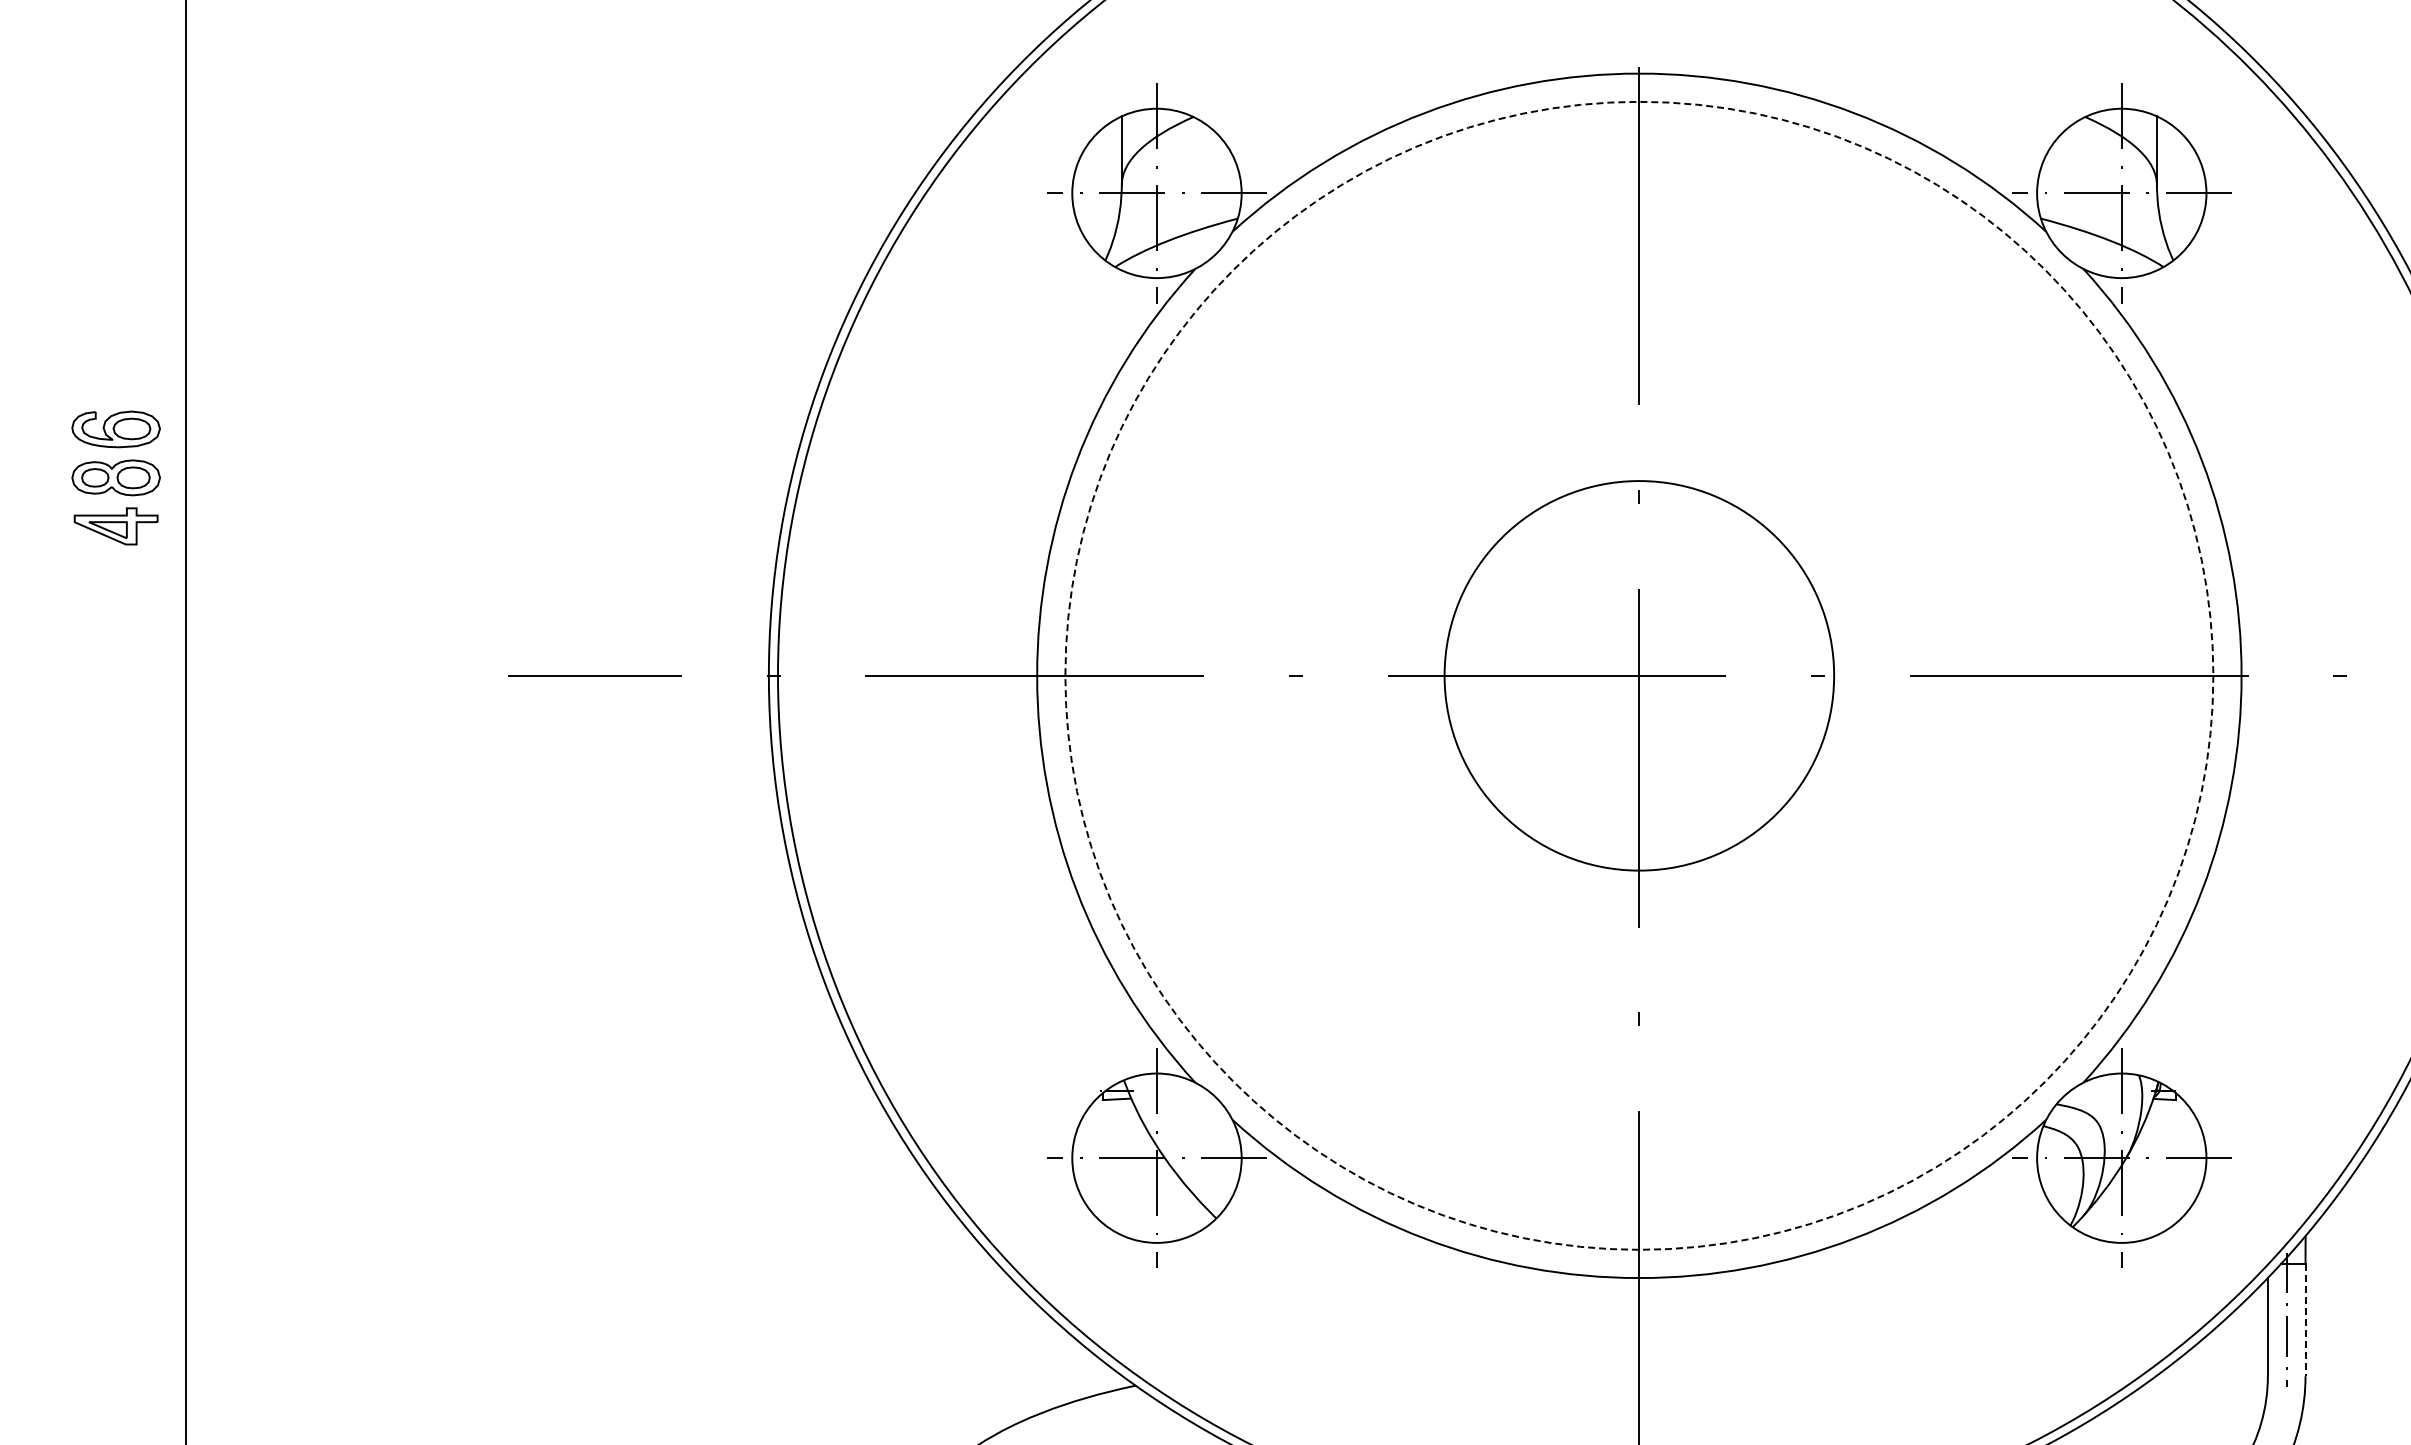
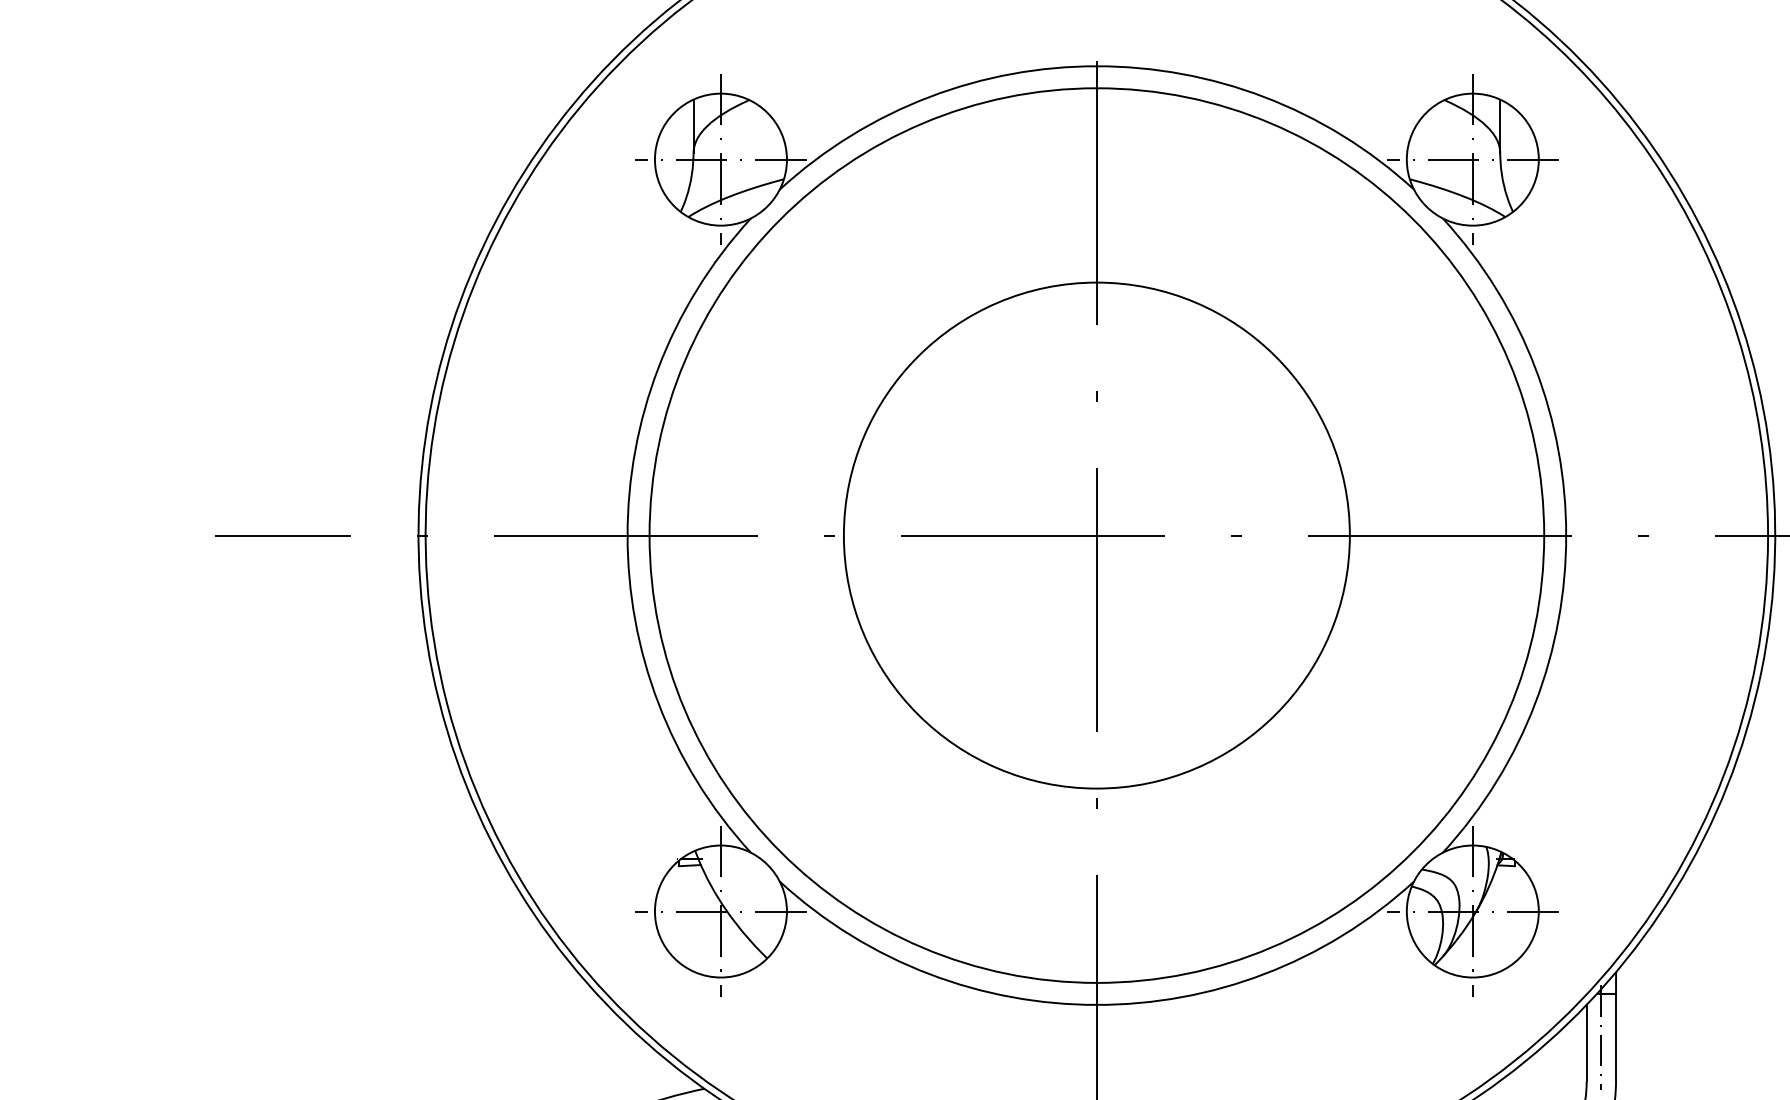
circle: (1639, 675) -> (1096, 535), dashed -> solid
circle: (1639, 675) -> (1096, 535), size x1.67
line: (2305, 1320) -> (1616, 1037), dashed -> solid

